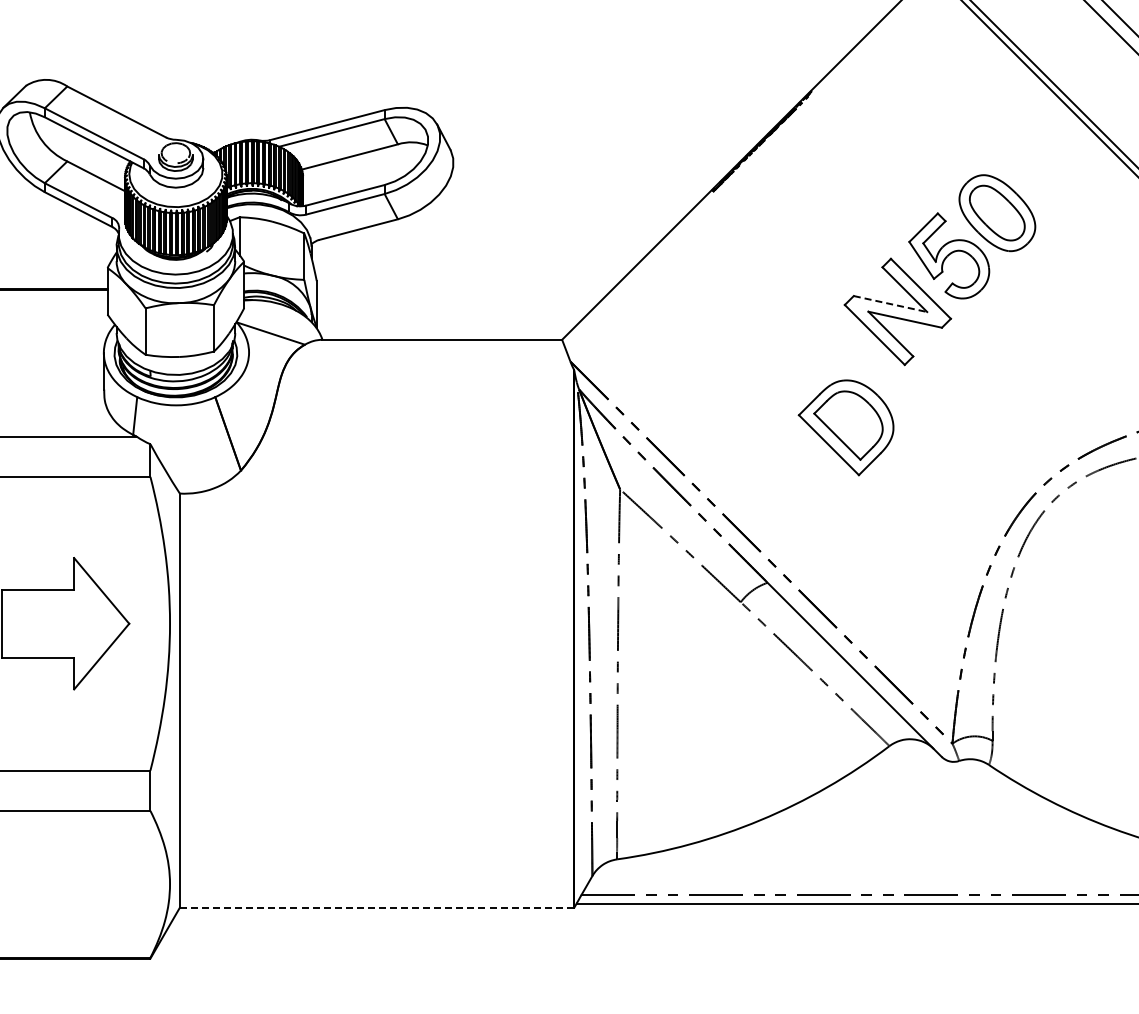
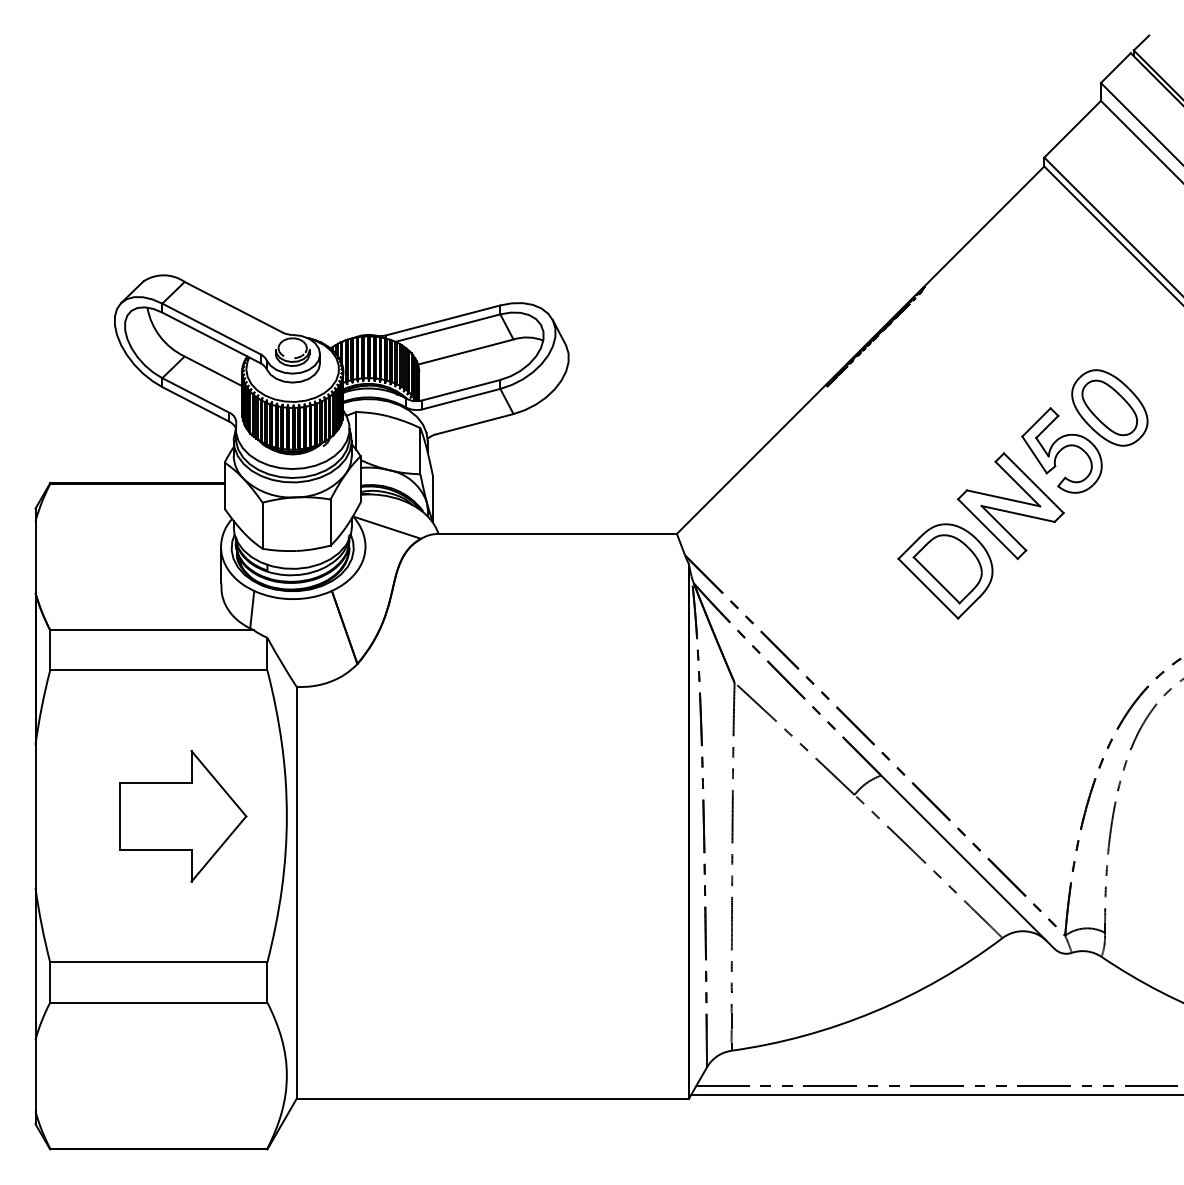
line: (891, 304) -> (1004, 498), dashed -> solid
part: (846, 427) -> (945, 571), moved
line: (377, 907) -> (493, 1098), dashed -> solid

